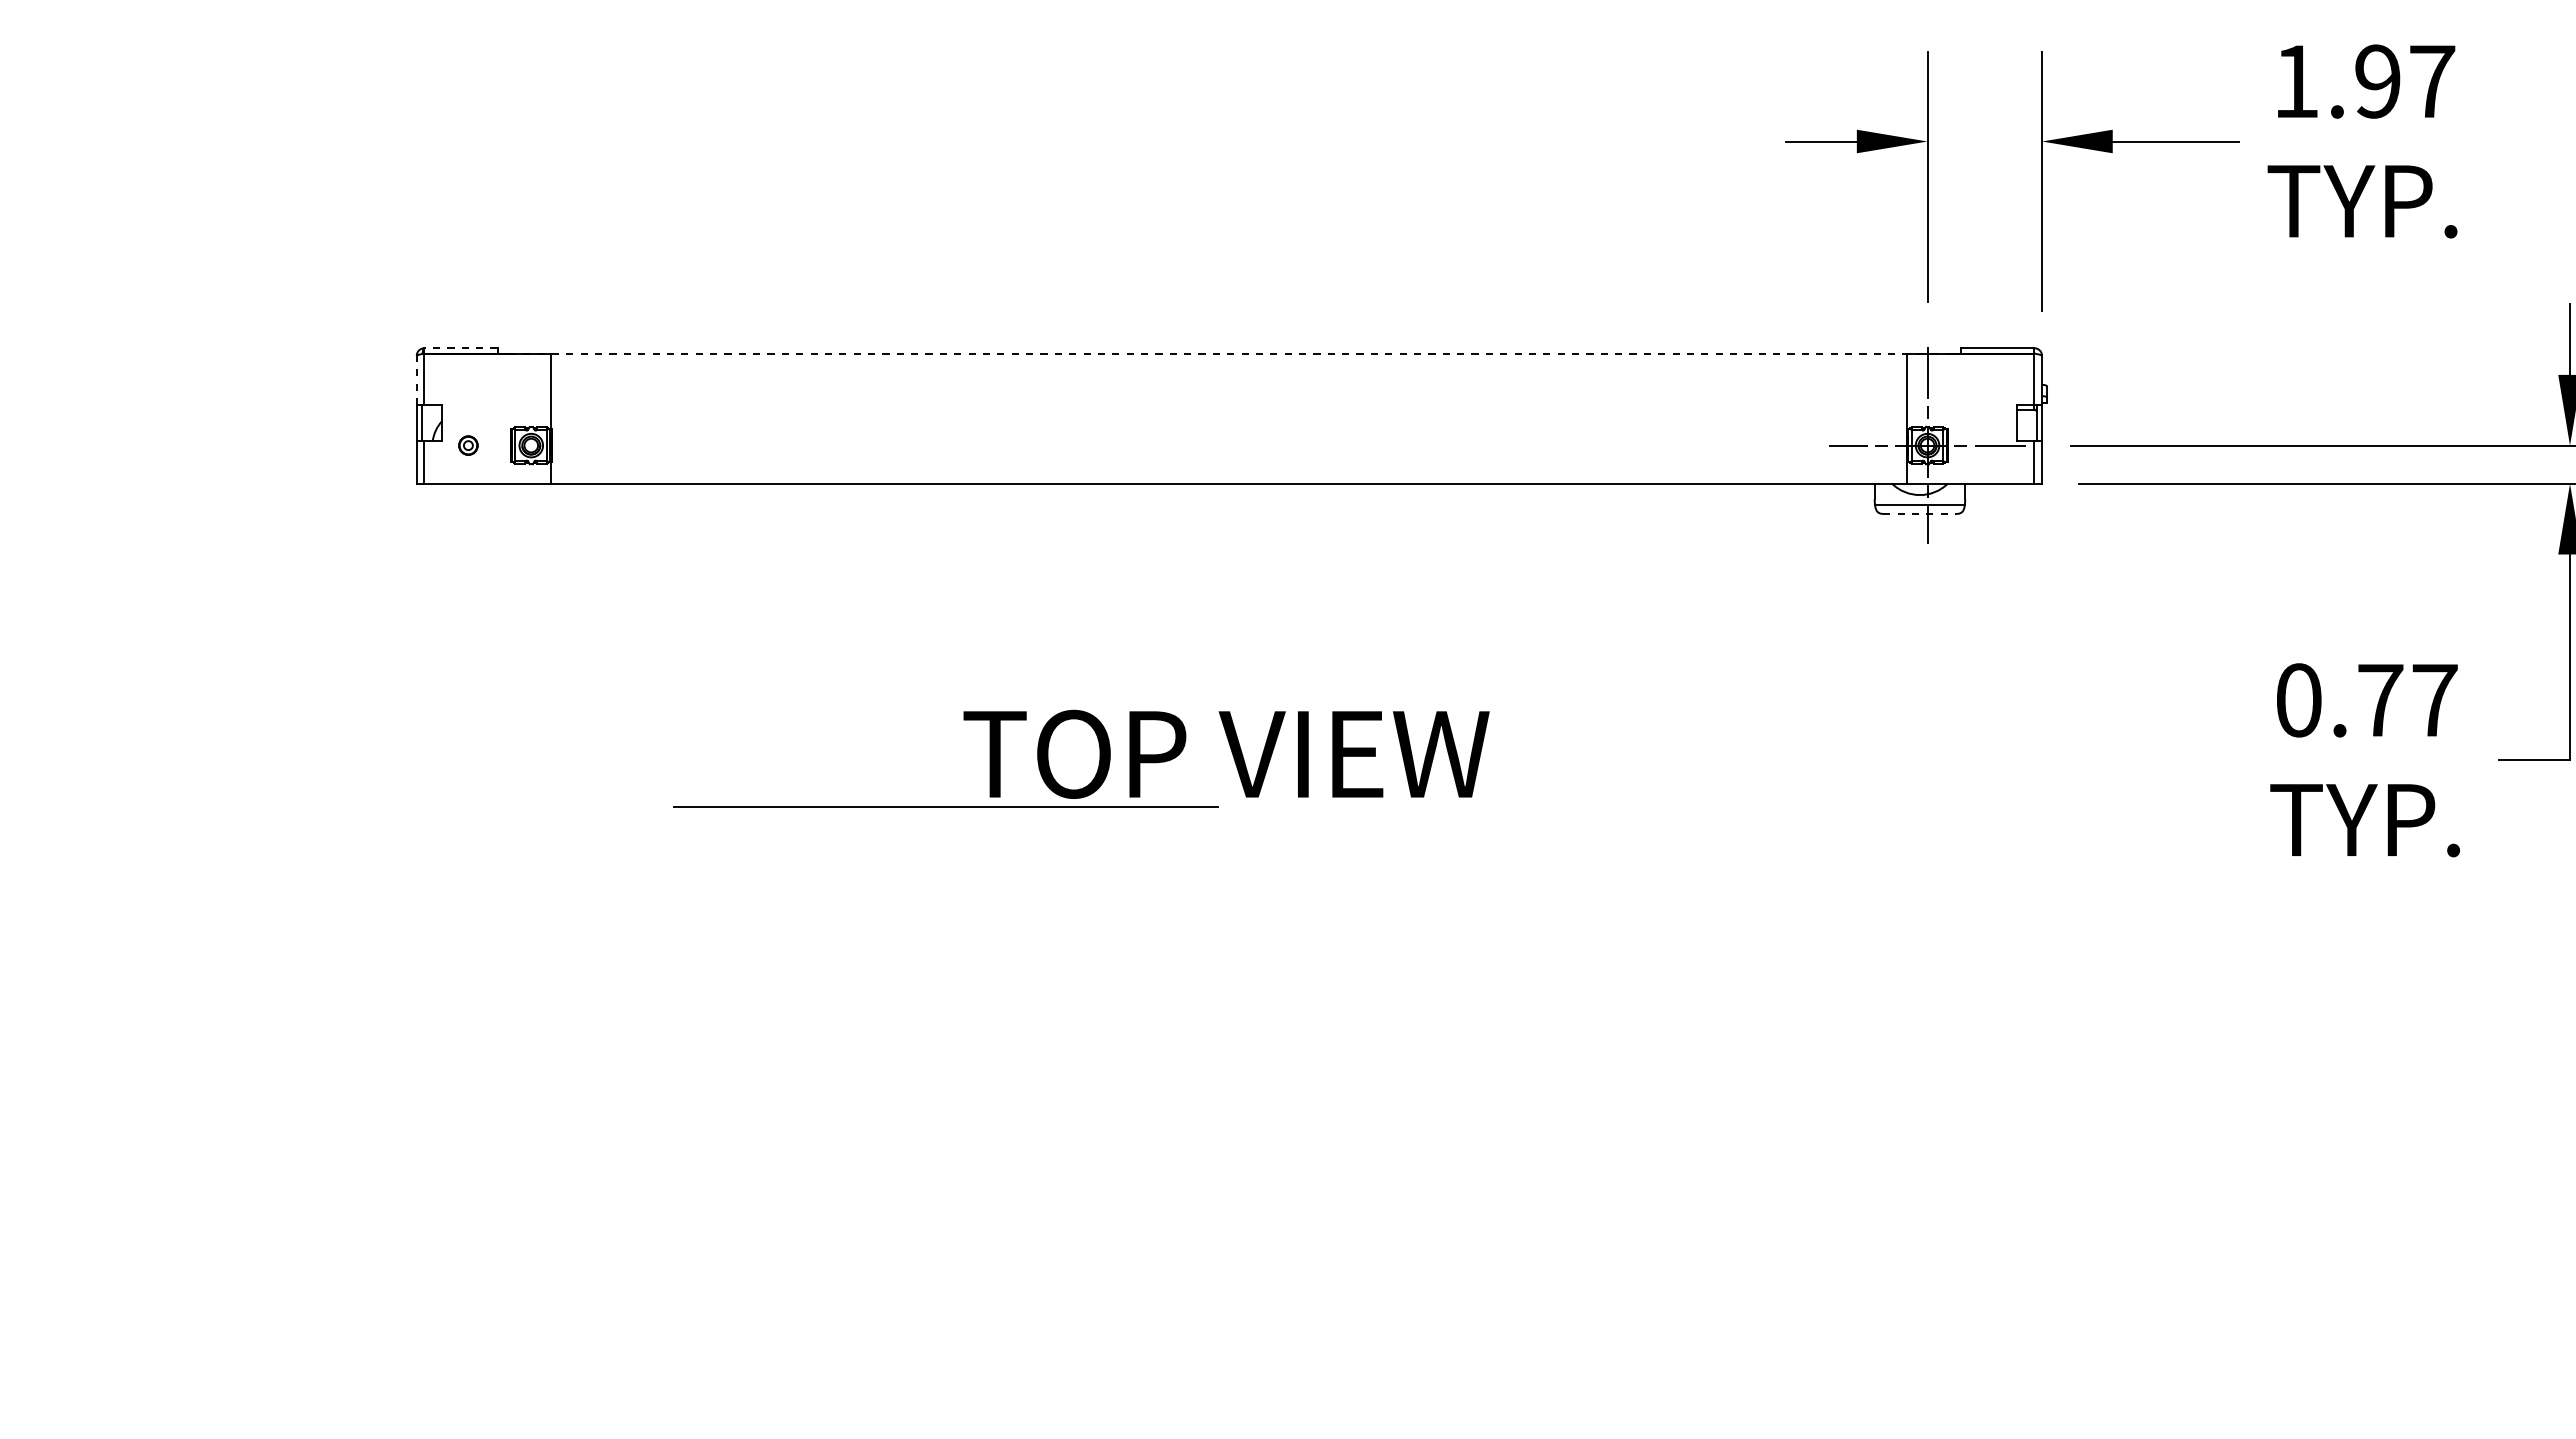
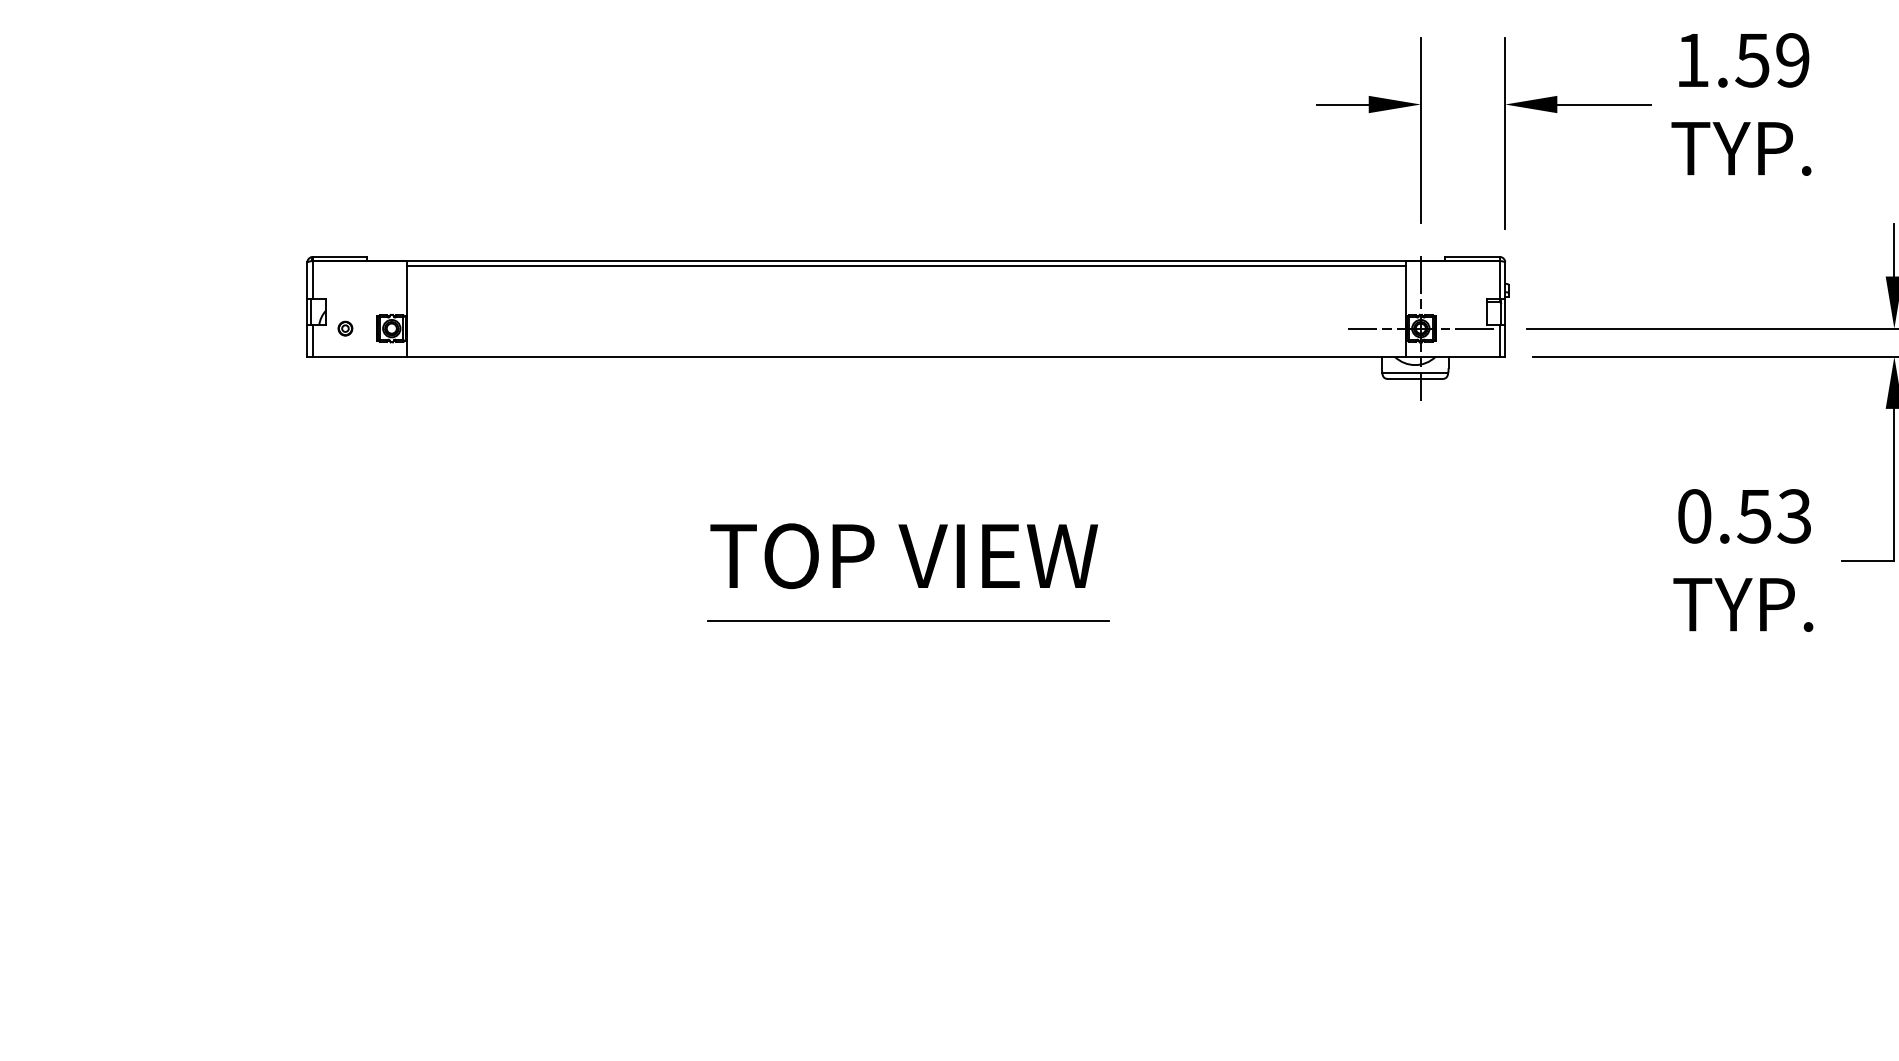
text: (2404, 81) -> (1772, 60), 1.97 -> 1.59
line: (460, 348) -> (339, 257), dashed -> solid
line: (1229, 353) -> (906, 260), dashed -> solid
line: (1229, 361) -> (906, 266), added
line: (416, 380) -> (307, 280), dashed -> solid
line: (1919, 513) -> (1414, 378), dashed -> solid
text: (2406, 700) -> (1773, 516), 0.77 -> 0.53
line: (945, 806) -> (907, 620), moved

